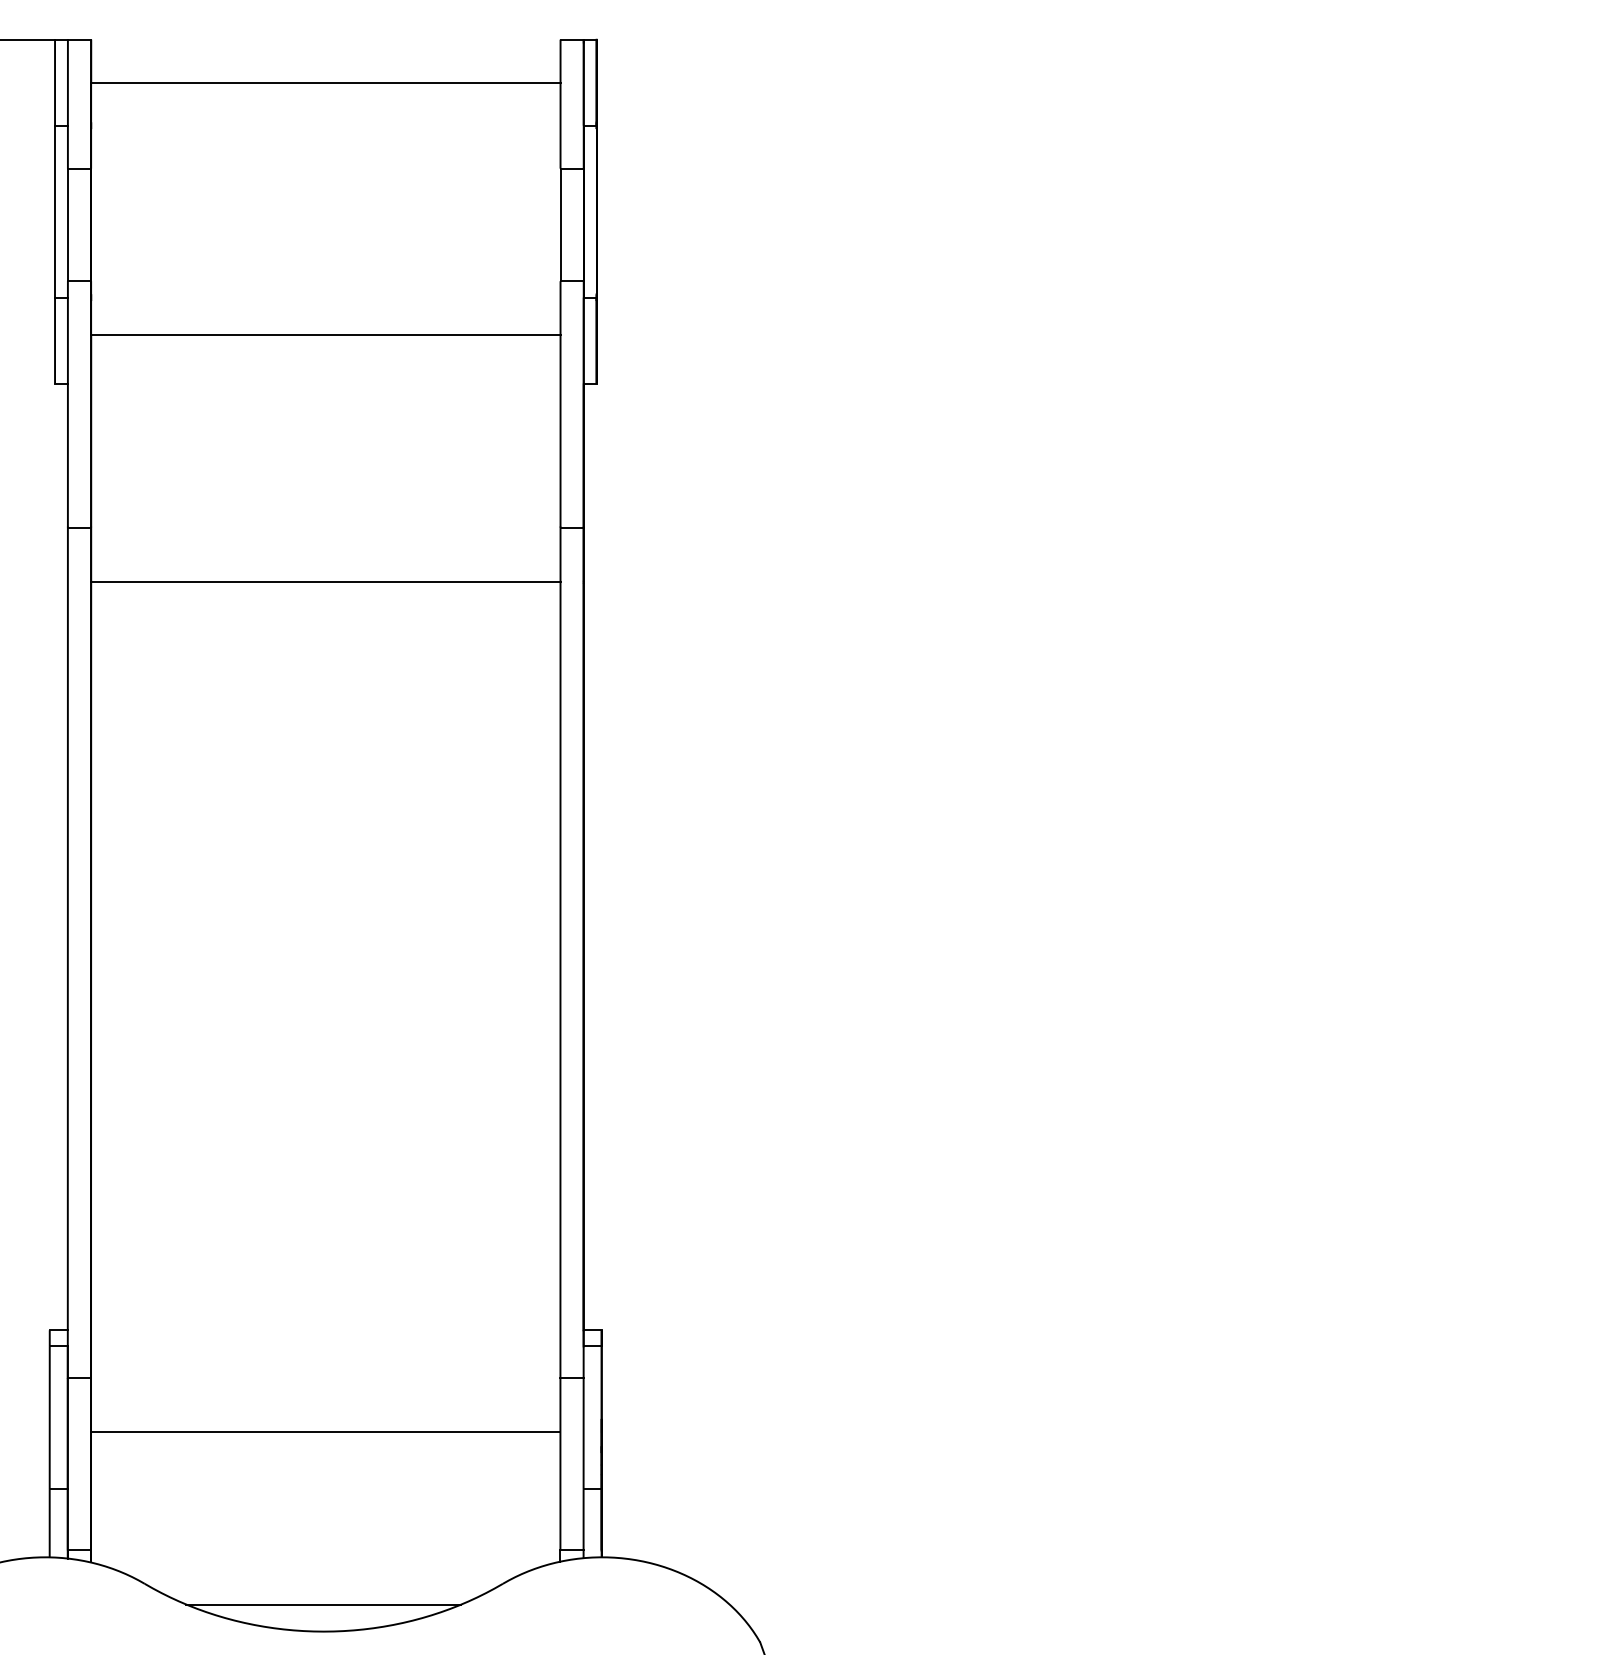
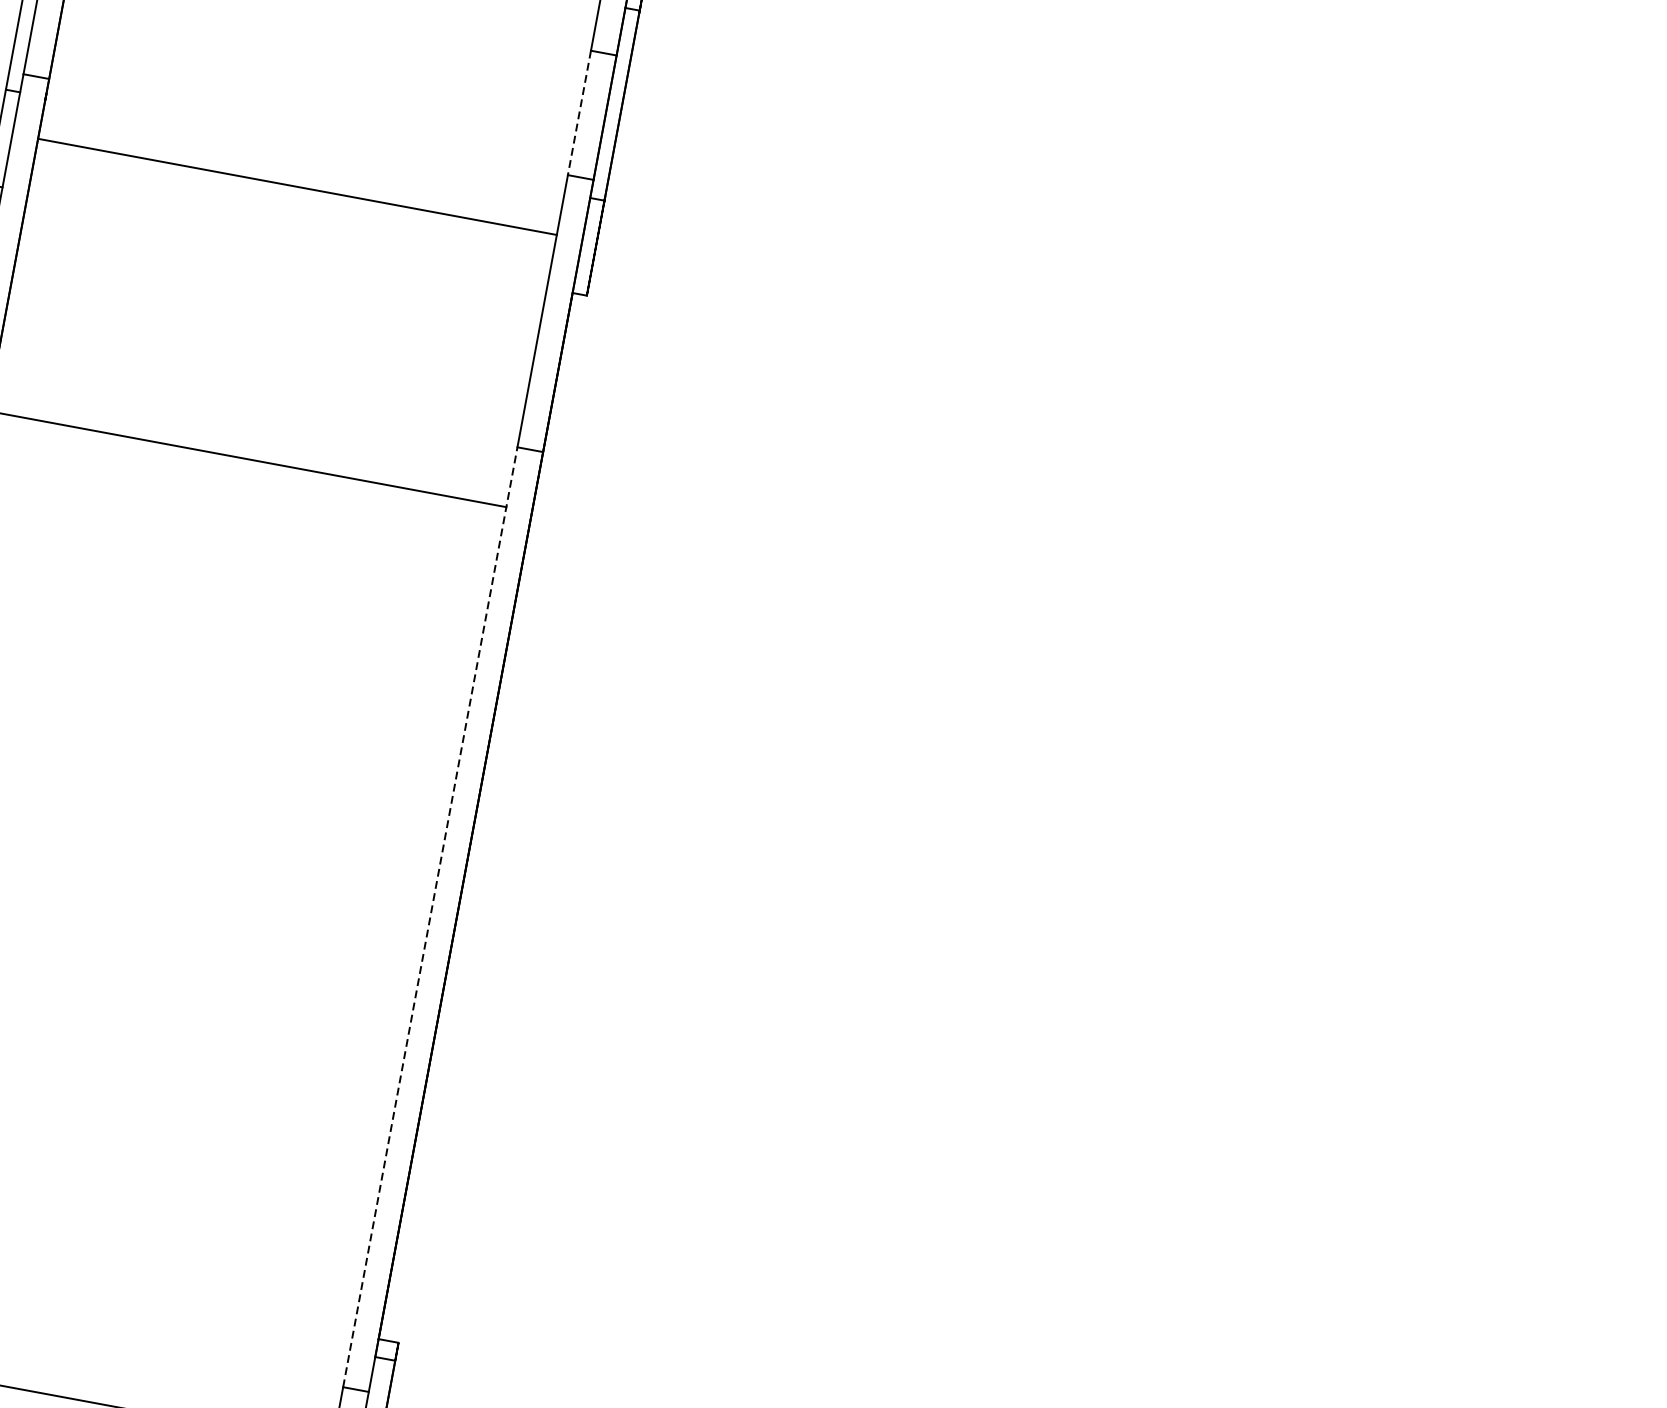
line: (560, 225) -> (579, 113), solid -> dashed
line: (560, 952) -> (430, 916), solid -> dashed

